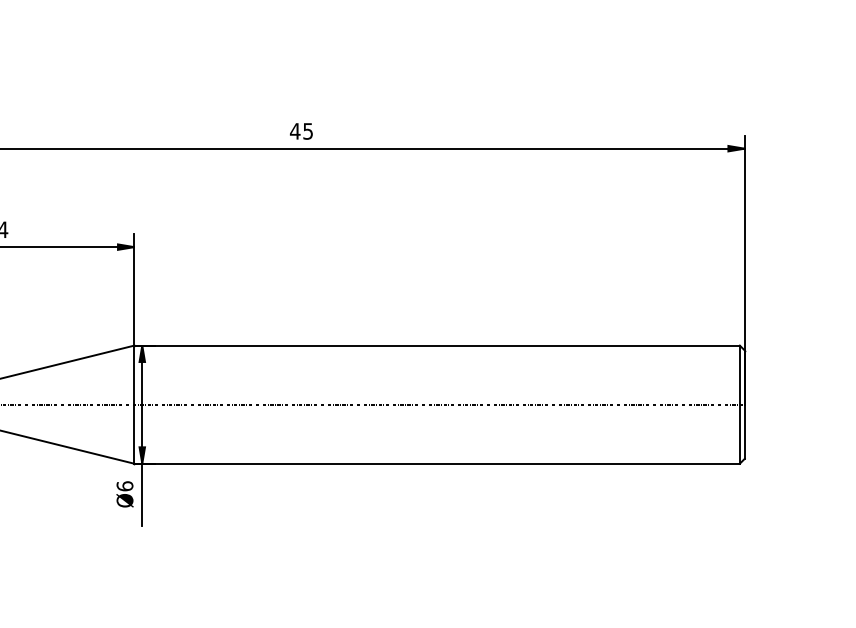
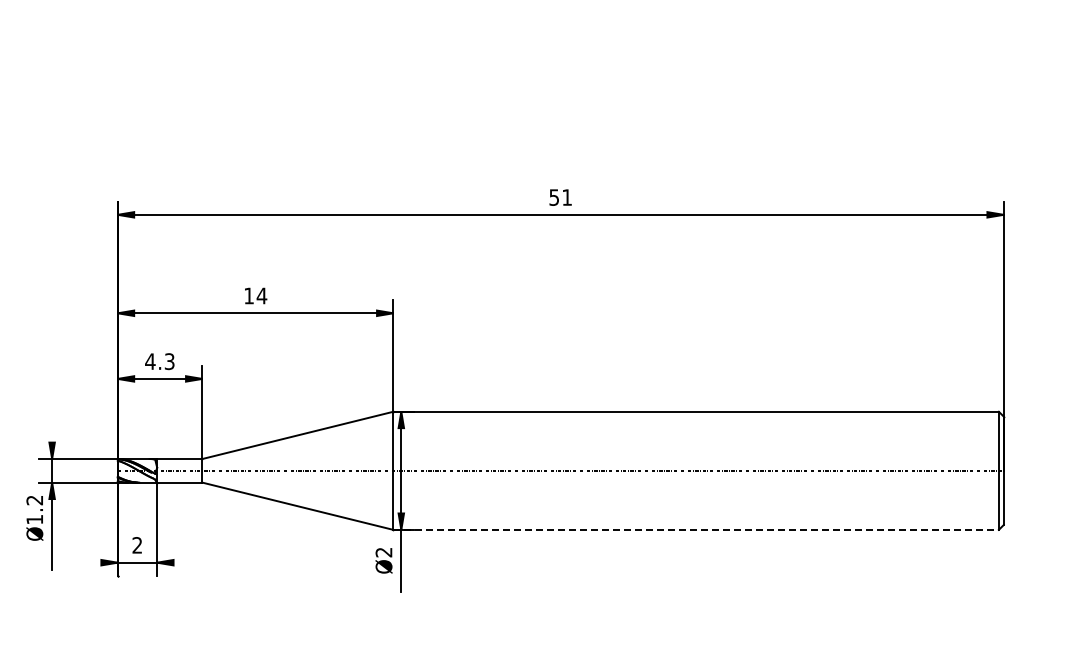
text: (301, 131) -> (560, 197), 45 -> 51
line: (437, 463) -> (696, 529), solid -> dashed
text: (124, 486) -> (383, 552), Ø6 -> Ø2

